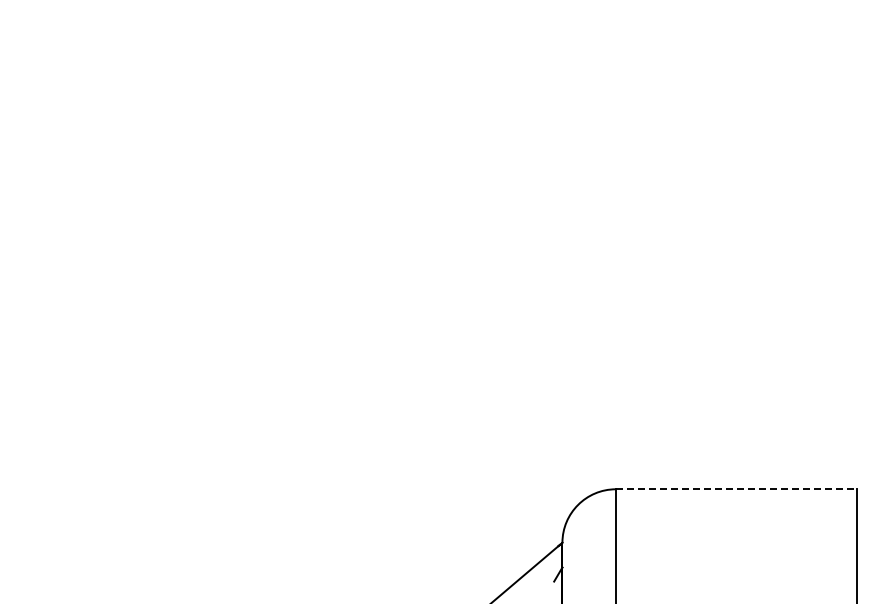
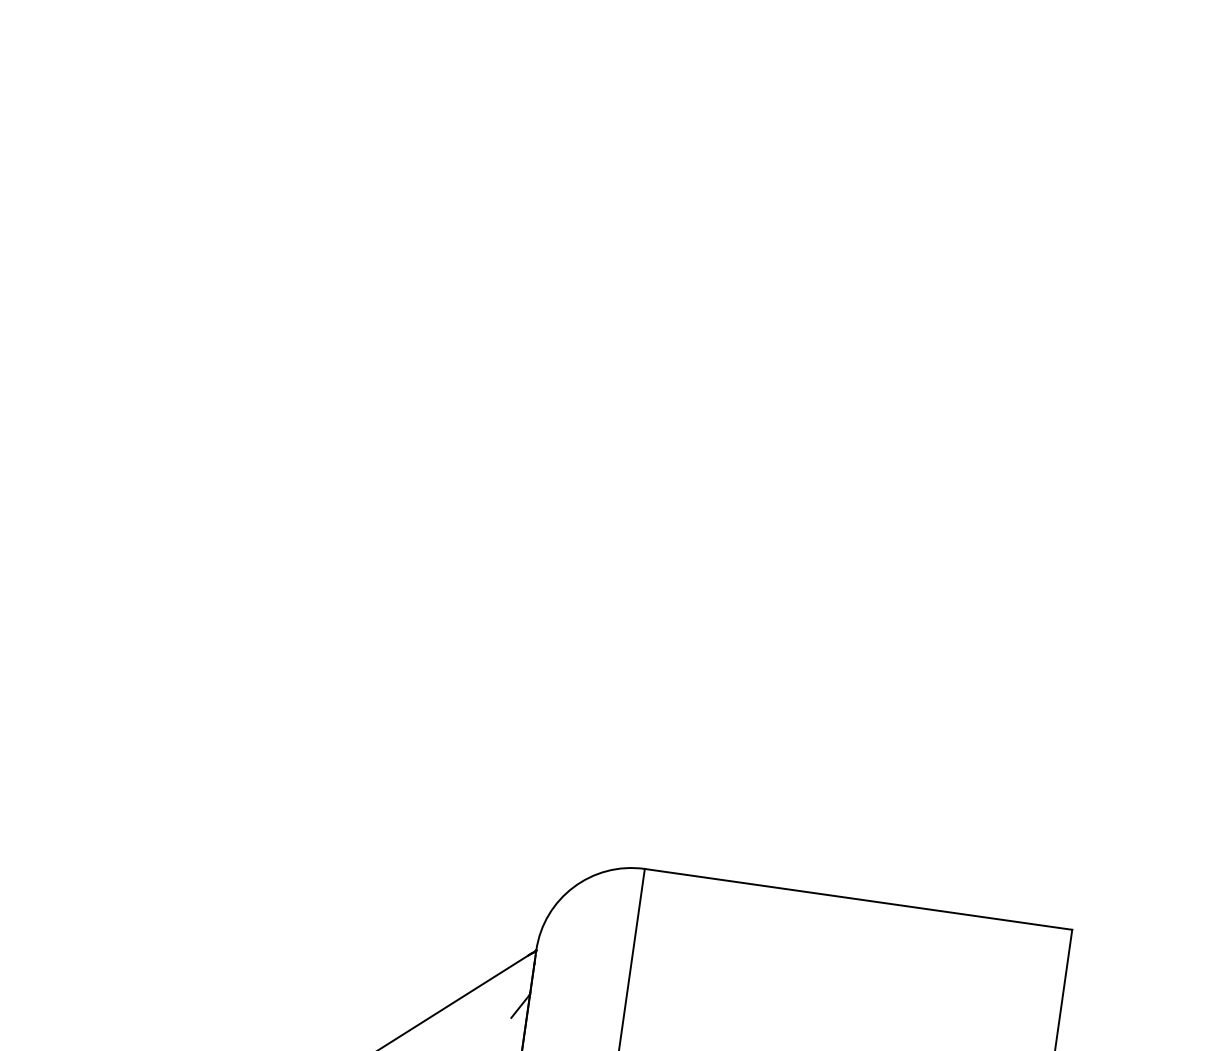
line: (736, 489) -> (858, 899), dashed -> solid

